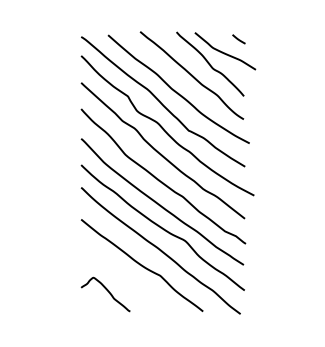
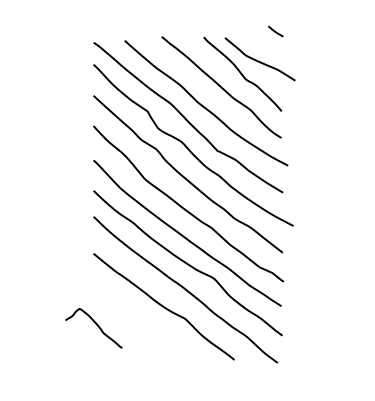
line: (238, 39) -> (275, 31), moved
curve: (107, 292) -> (96, 325), moved

